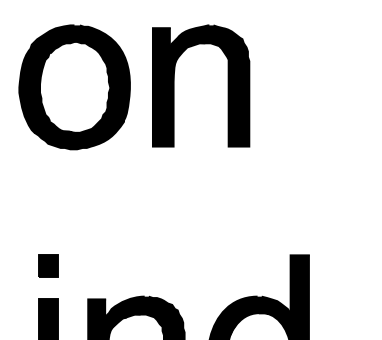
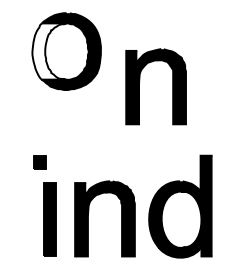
part: (175, 77) -> (140, 81), moved
fill: (46, 87) -> (49, 51), removed
part: (46, 266) -> (39, 162), moved

